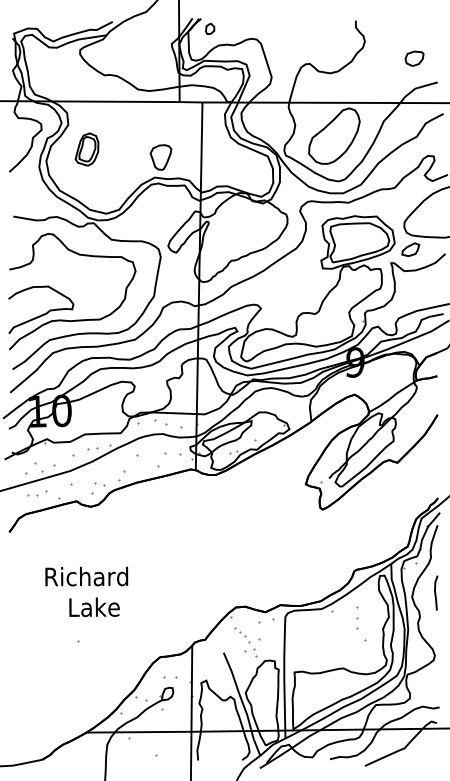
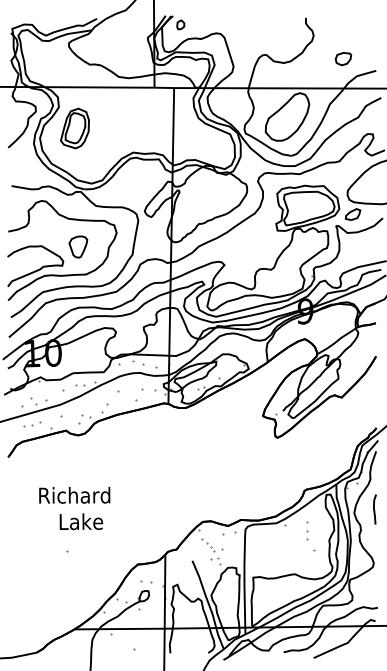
part: (414, 58) -> (343, 58), moved
part: (86, 149) -> (74, 128), size x1.43
part: (160, 157) -> (77, 247), moved

